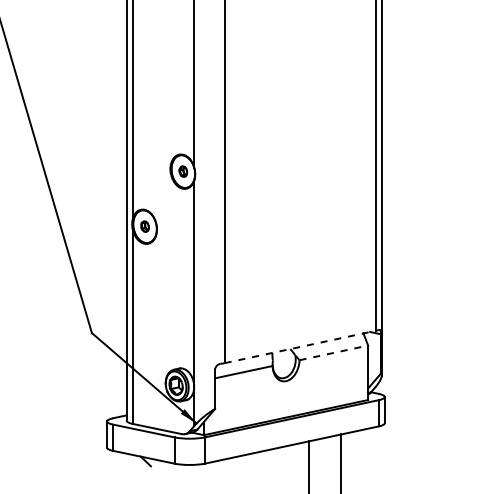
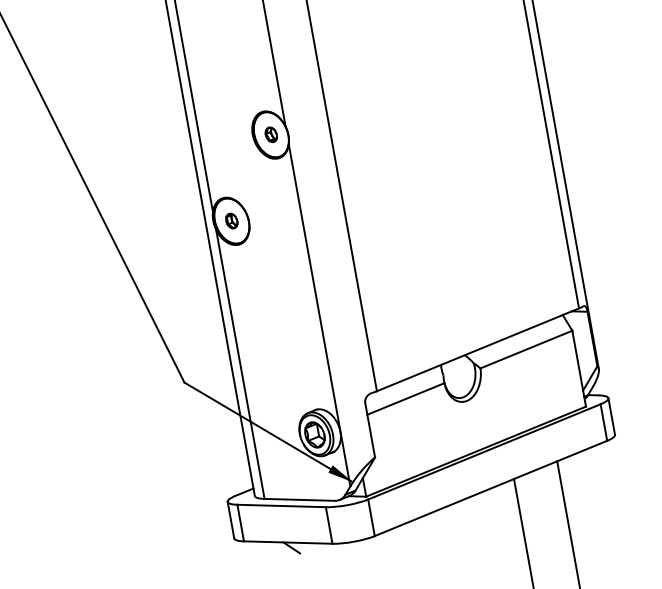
line: (300, 346) -> (478, 349), dashed -> solid
line: (334, 352) -> (527, 348), dashed -> solid

